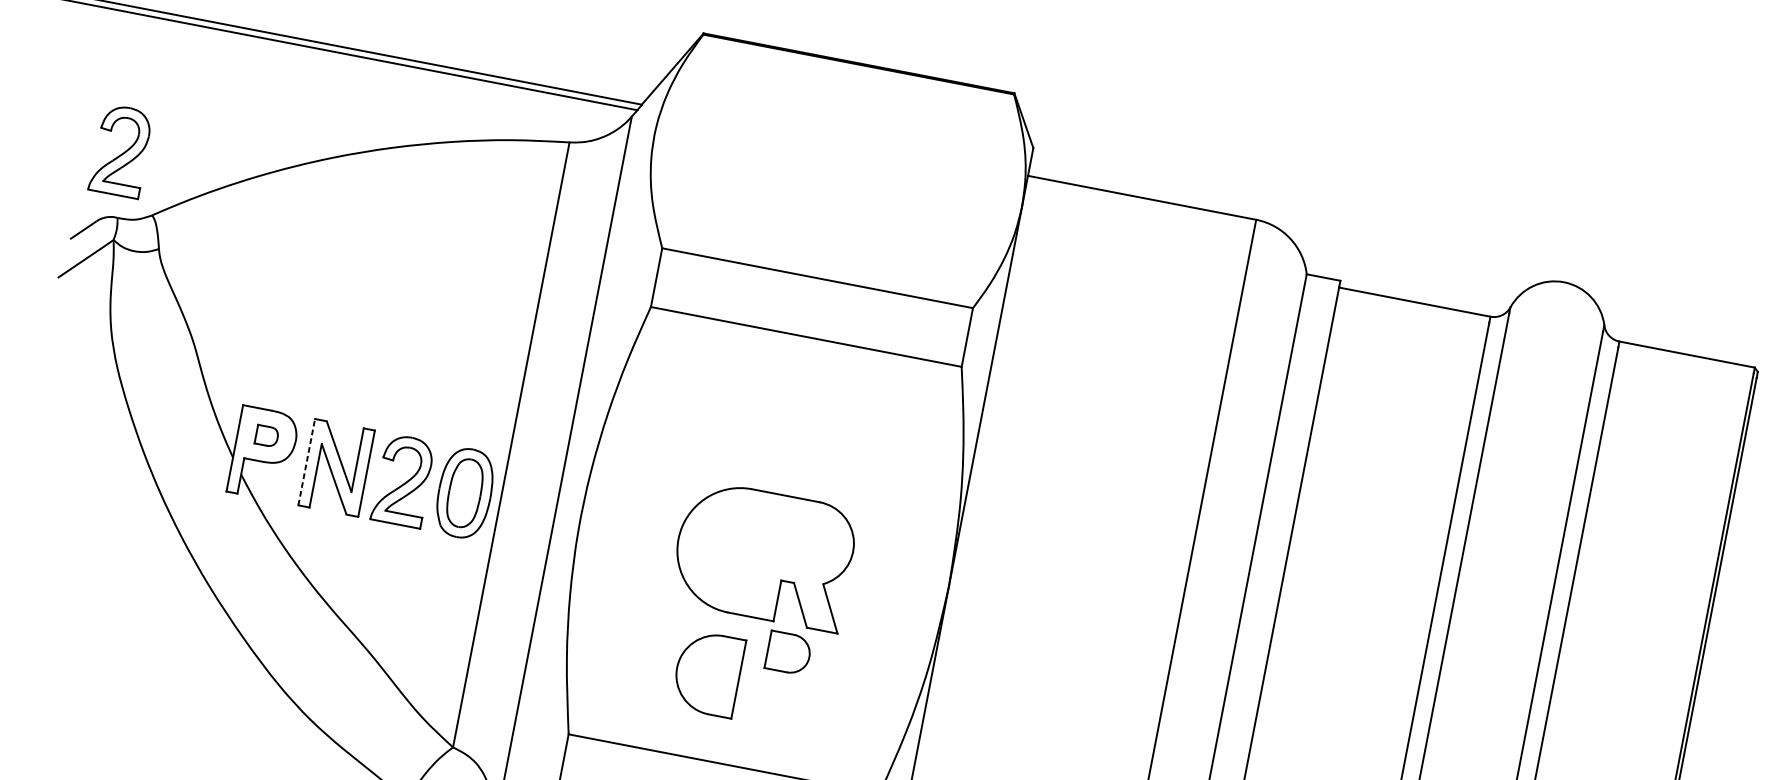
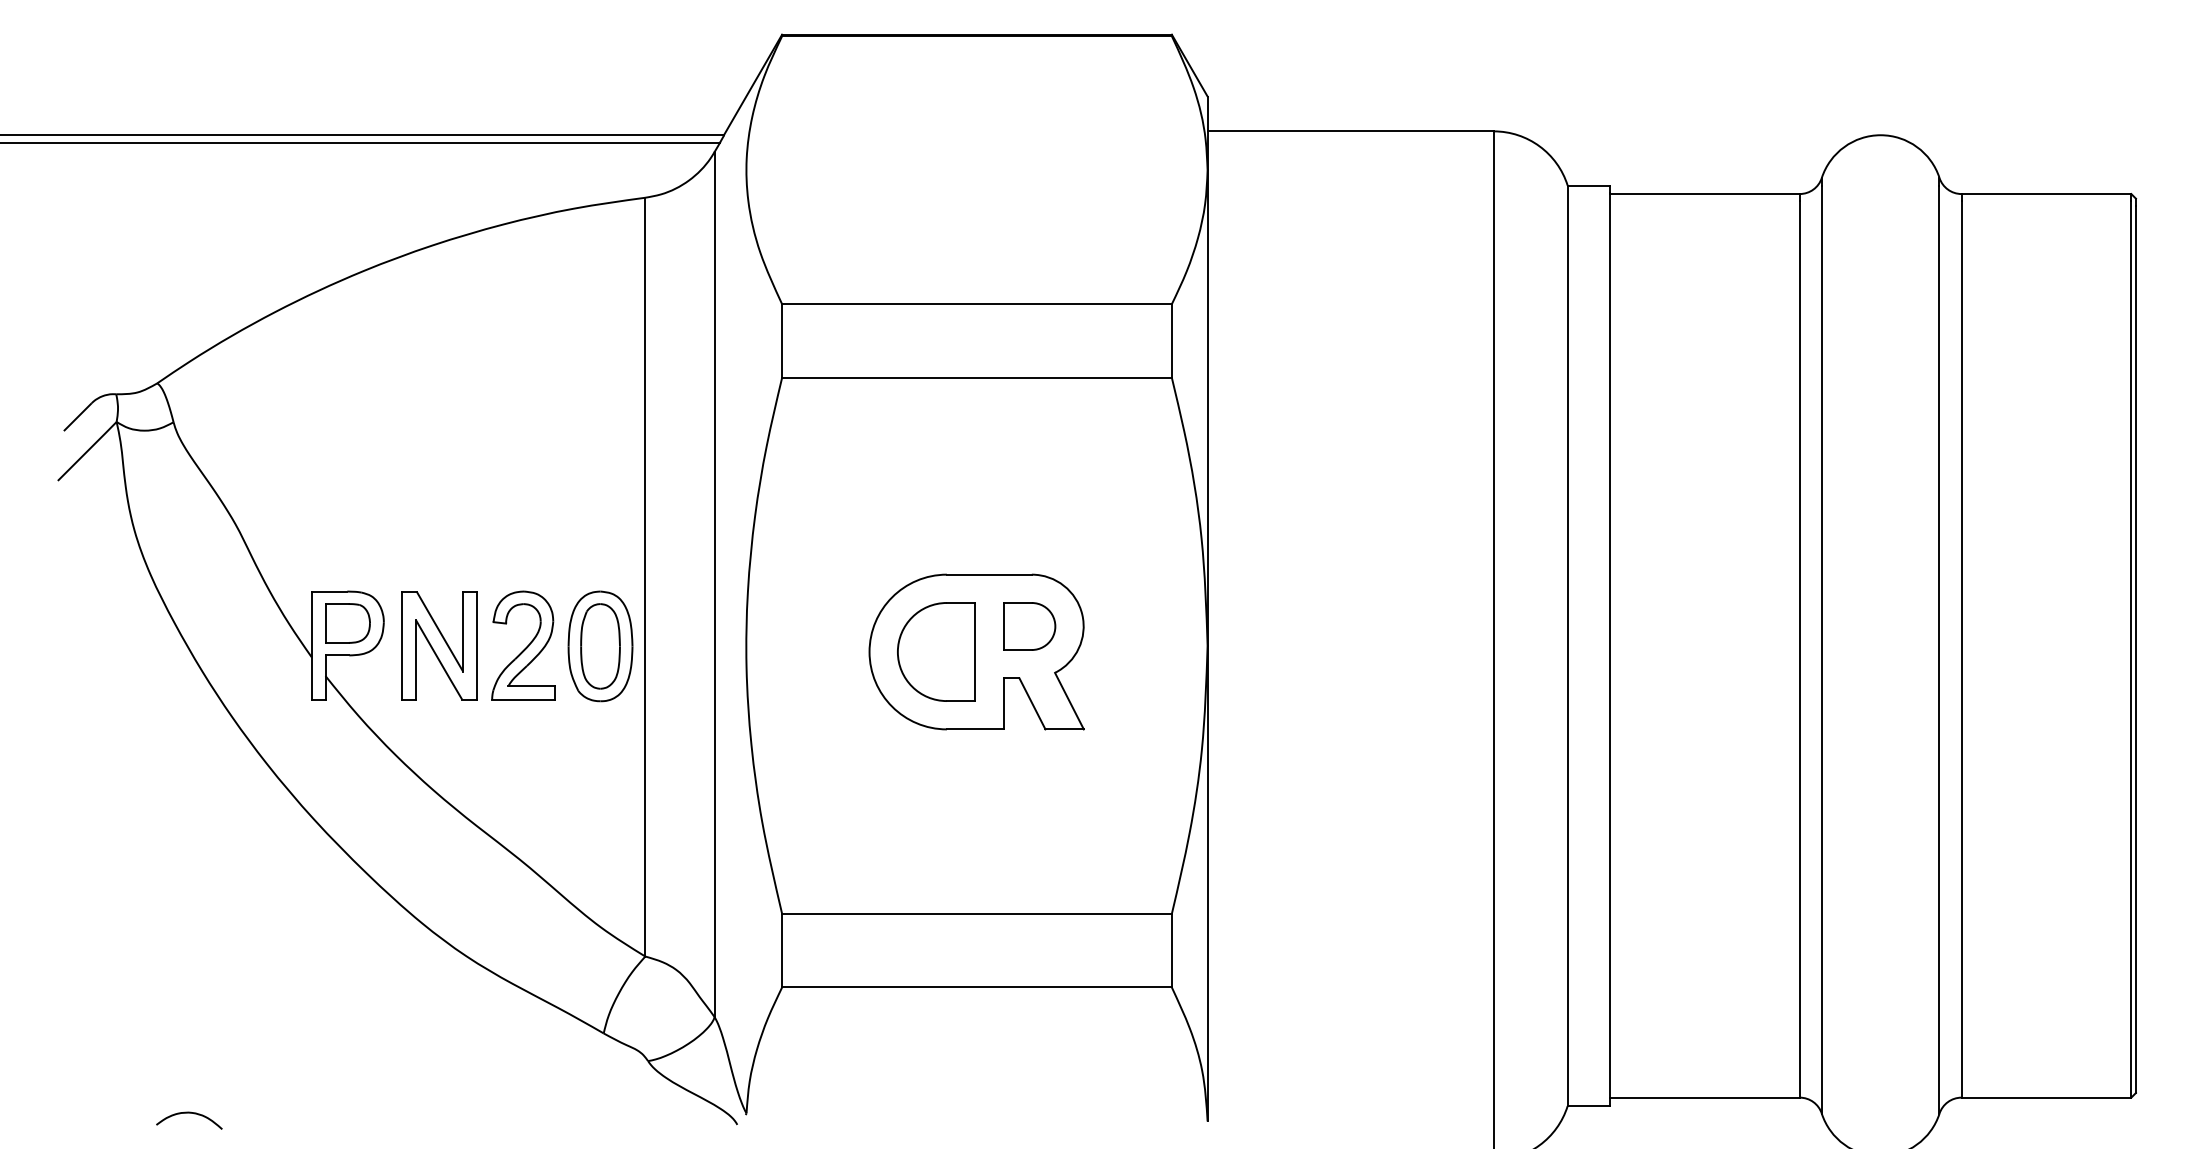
part: (121, 151) -> (105, 312), removed
part: (266, 436) -> (347, 623), size x1.67
line: (306, 461) -> (401, 645), dashed -> solid
part: (788, 653) -> (1029, 626), moved
part: (708, 673) -> (936, 651), moved

